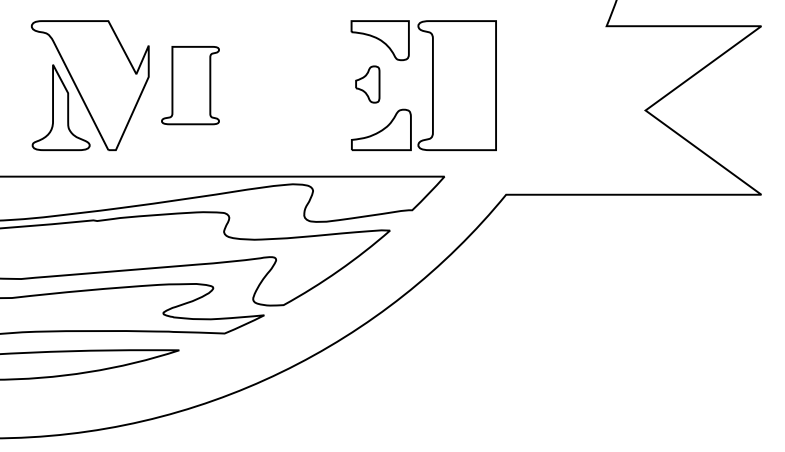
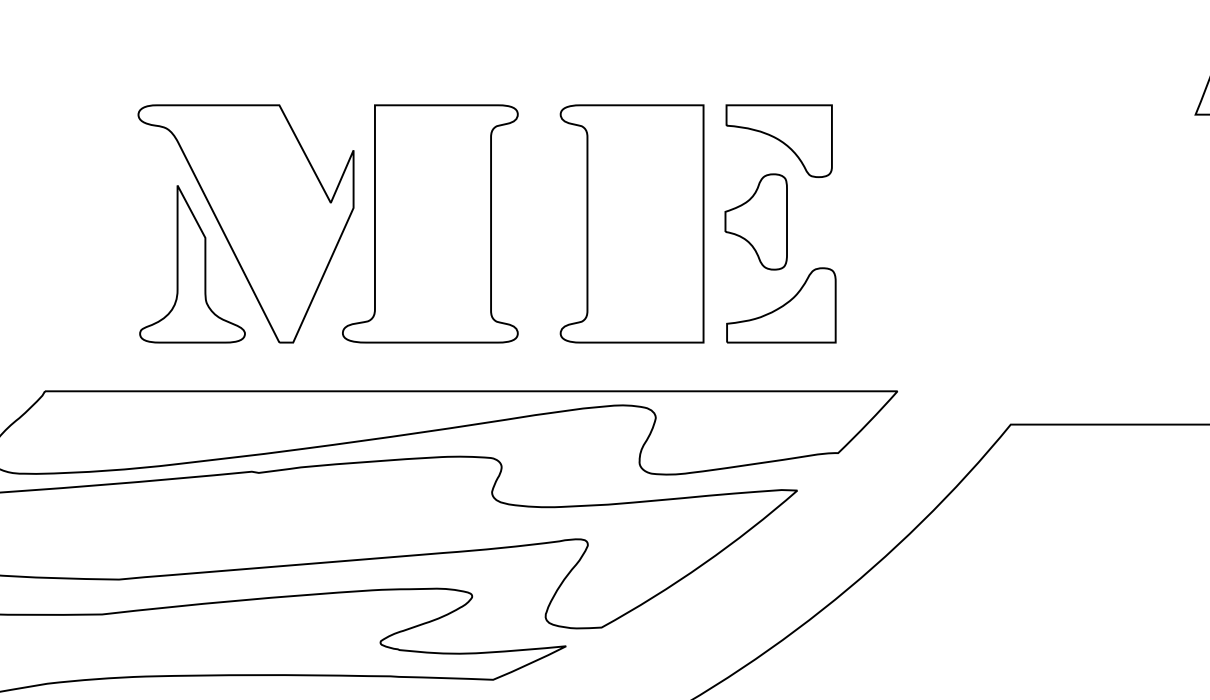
part: (367, 84) -> (755, 221), size x1.43
part: (190, 85) -> (430, 223), size x1.67
part: (456, 85) -> (630, 223), moved

